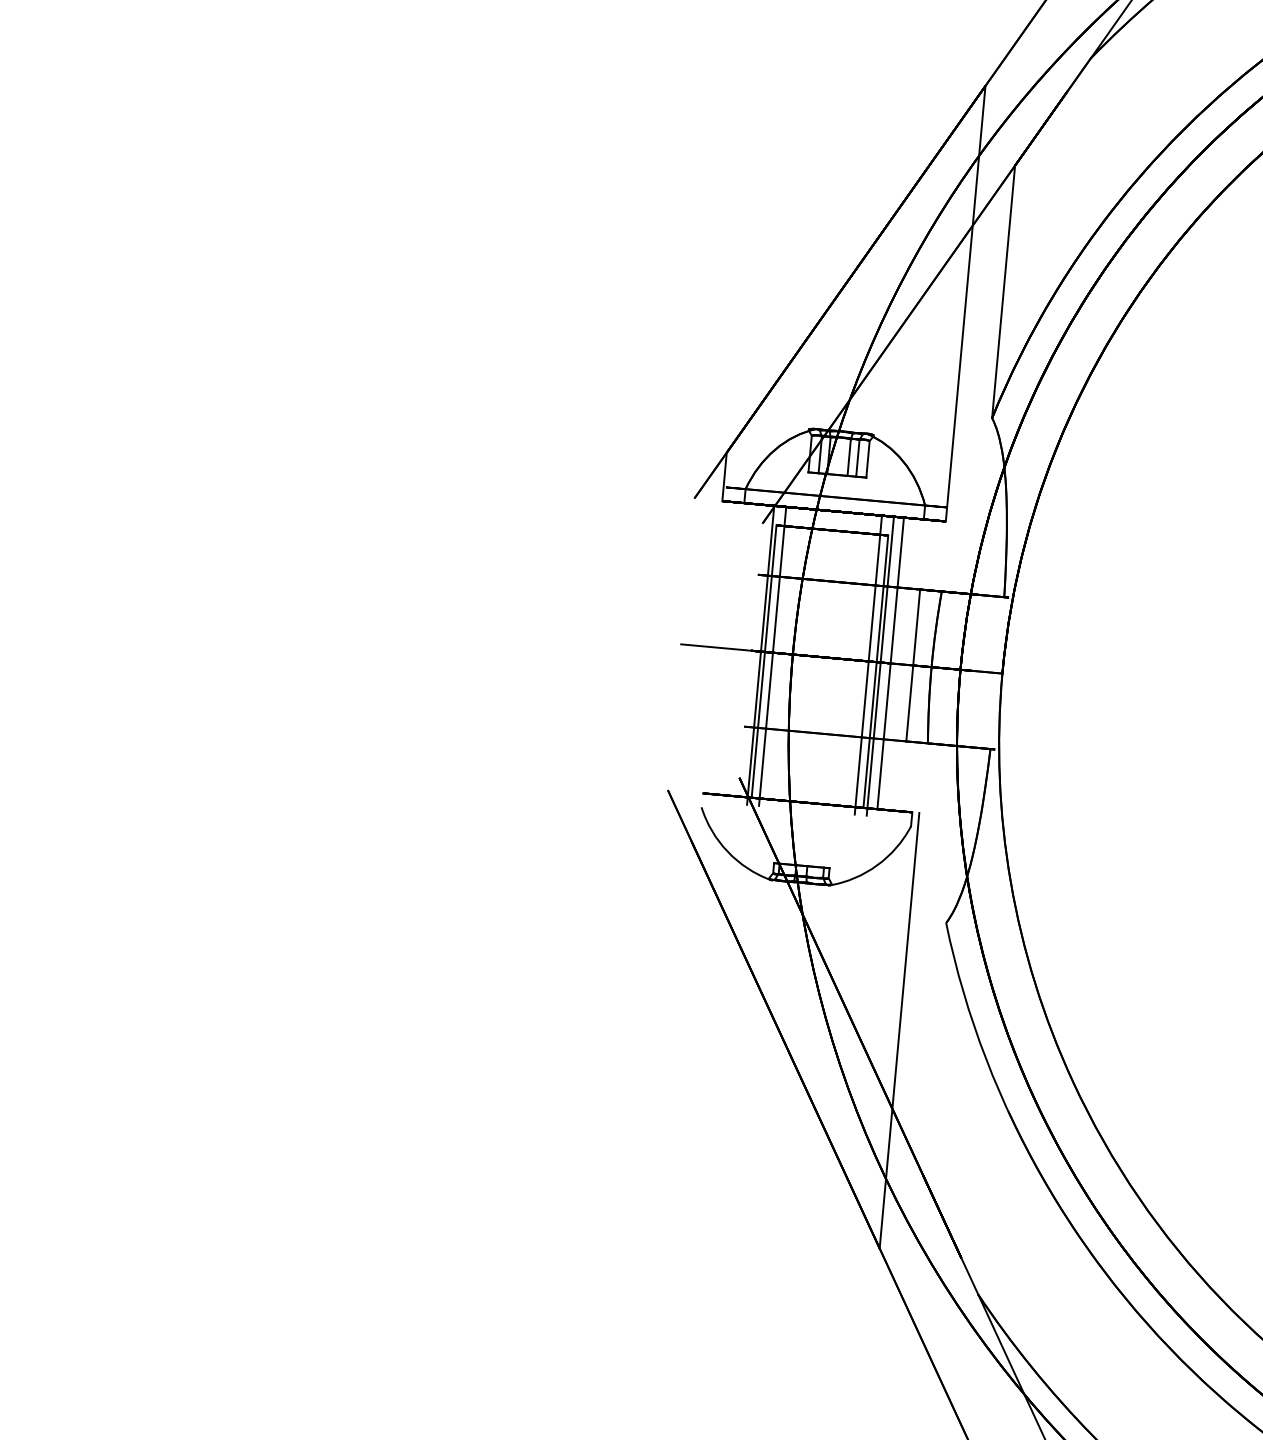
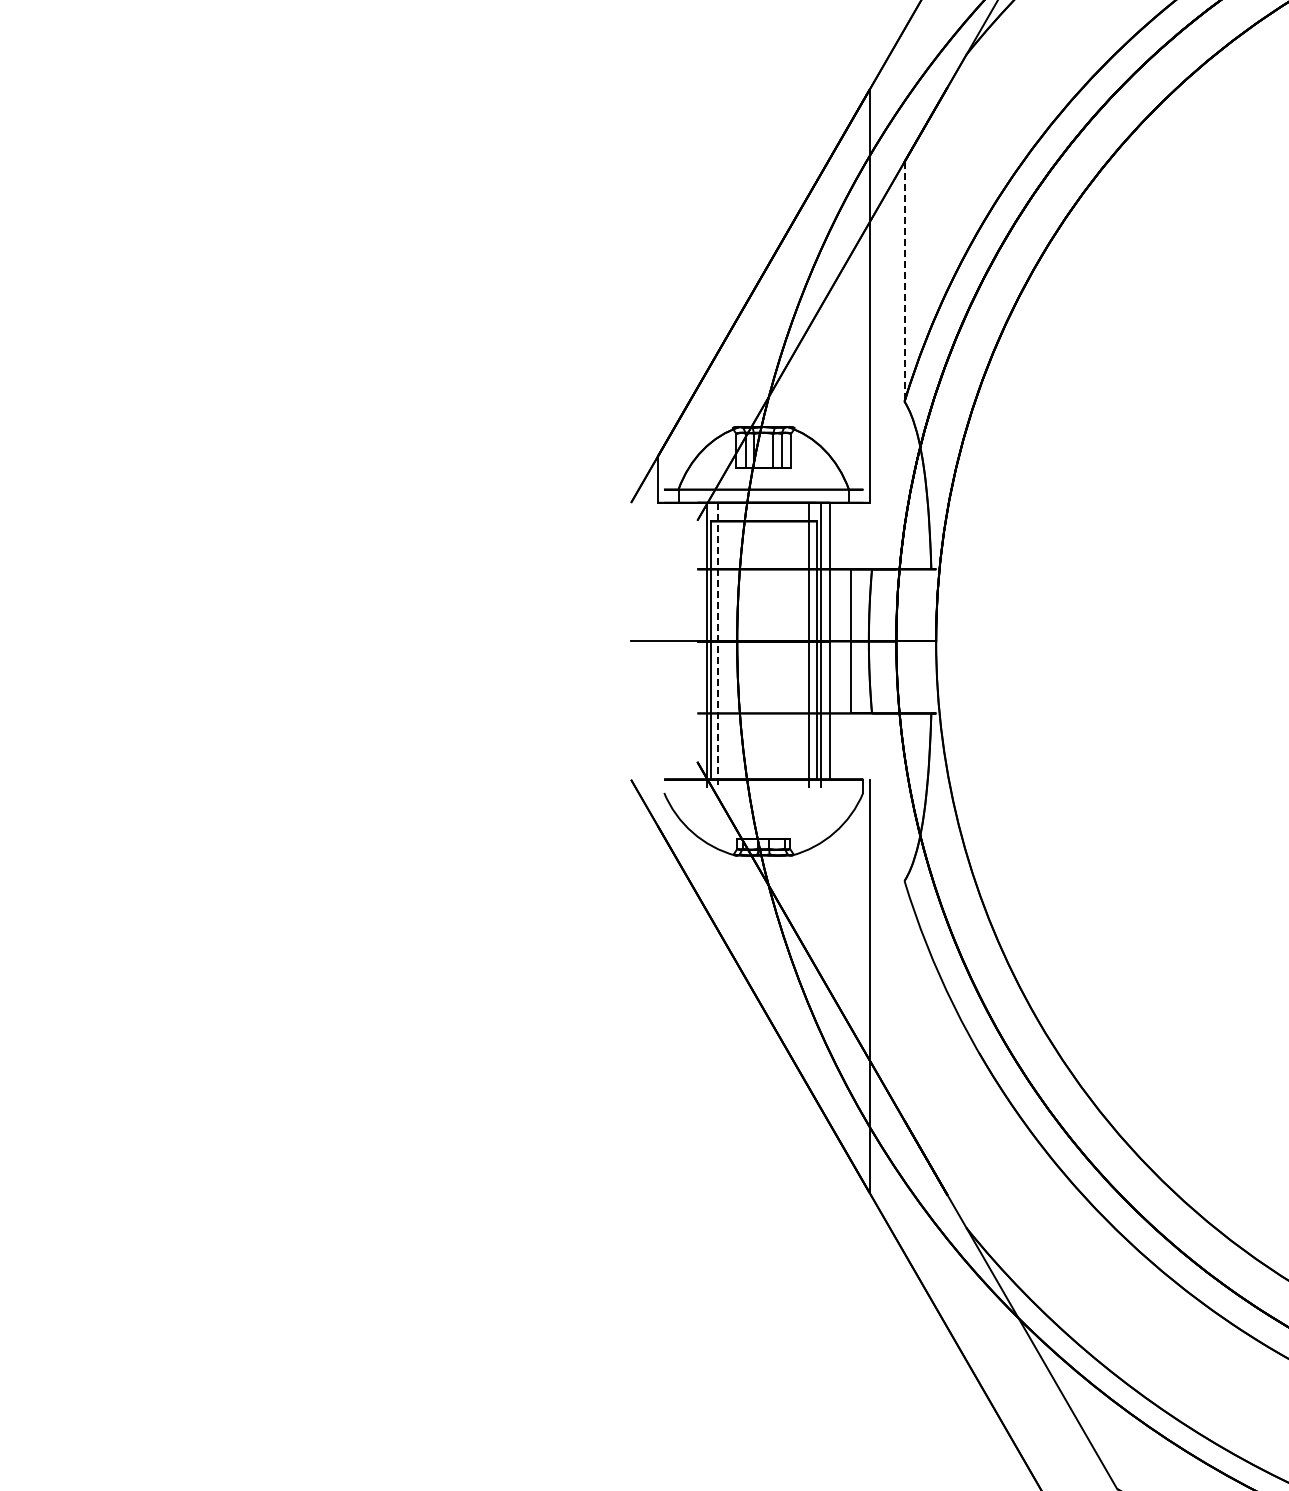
line: (1003, 291) -> (904, 281), solid -> dashed
line: (772, 656) -> (718, 644), solid -> dashed

